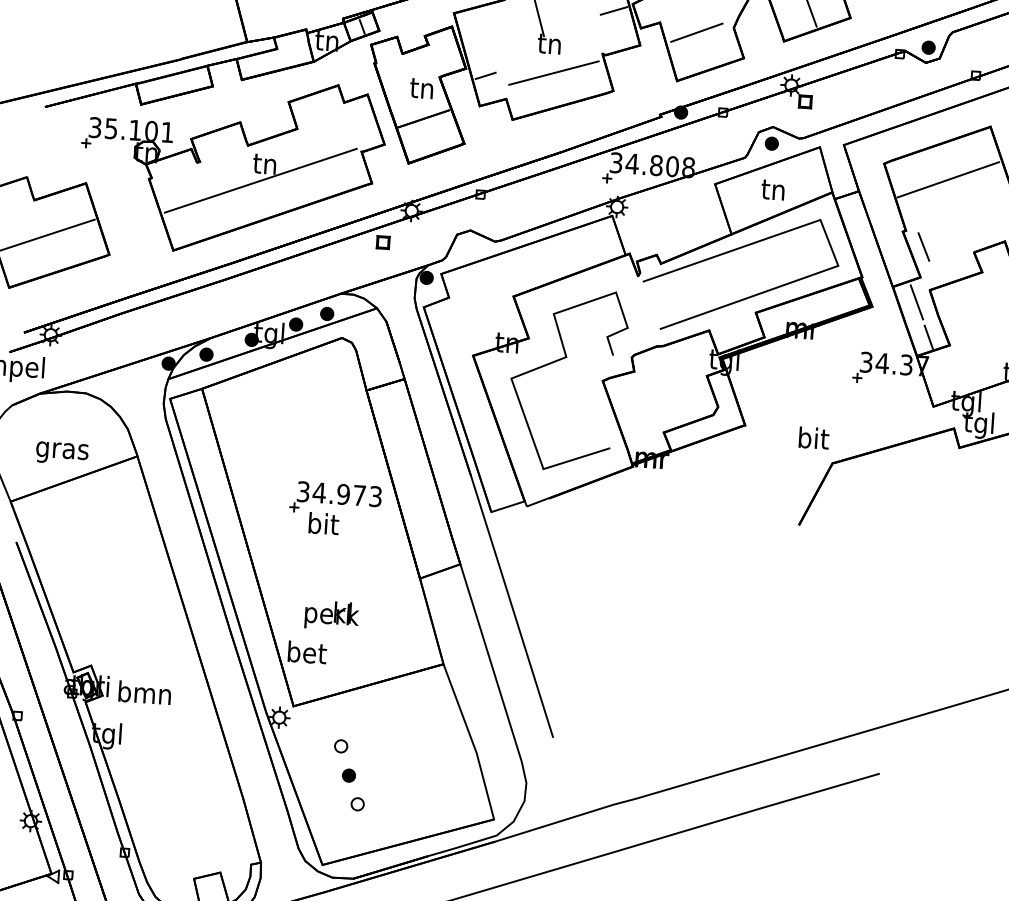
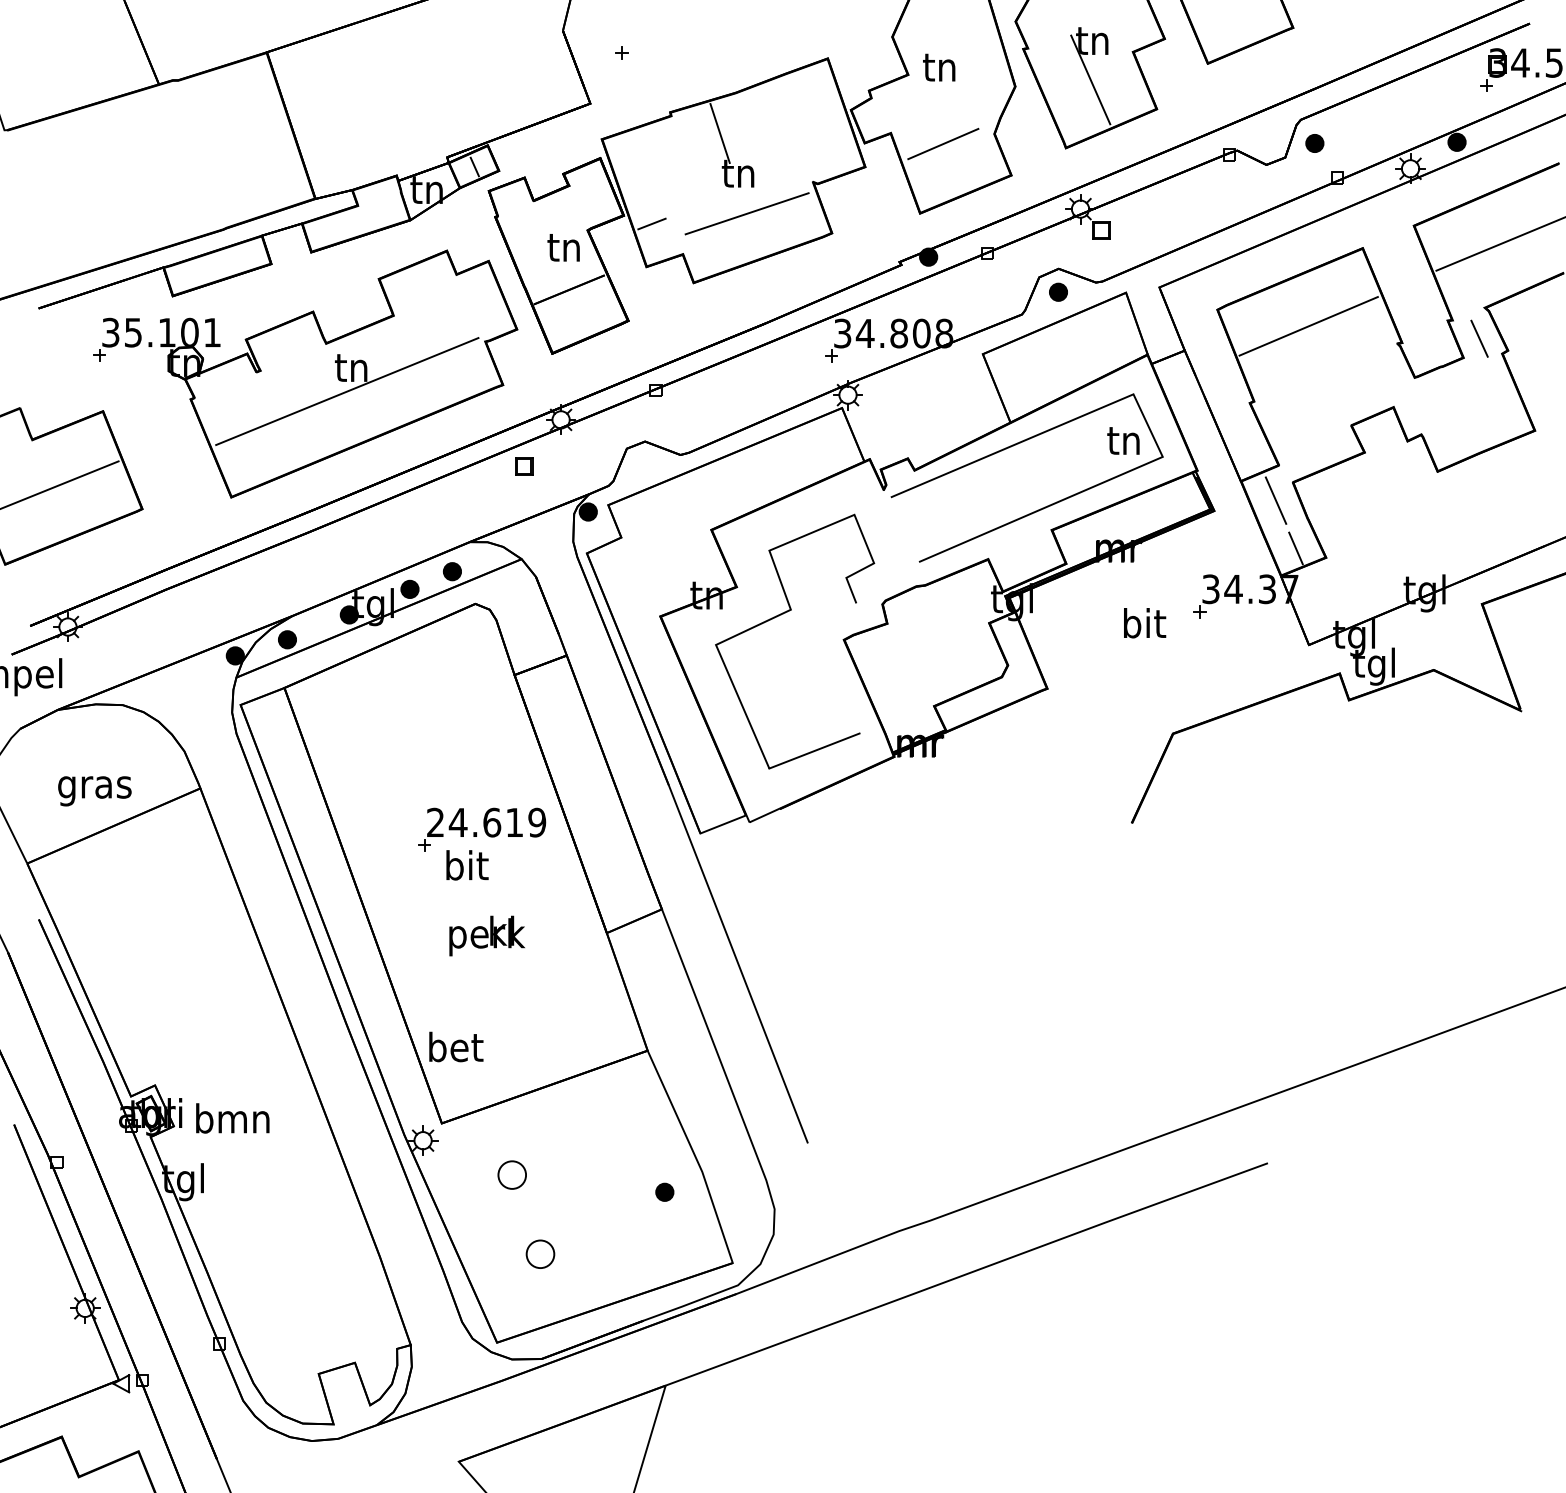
line: (614, 10) -> (825, 120), removed
part: (928, 47) -> (1314, 143), moved
text: (773, 189) -> (1123, 440), moved
line: (923, 246) -> (1280, 422), removed
text: (814, 438) -> (1145, 623), moved
text: (339, 494) -> (486, 822), 34.973 -> 24.619
text: (331, 615) -> (486, 935), moved
part: (340, 745) -> (511, 1174), size x1.6
part: (348, 775) -> (664, 1191), moved
part: (357, 804) -> (540, 1254), size x1.6

